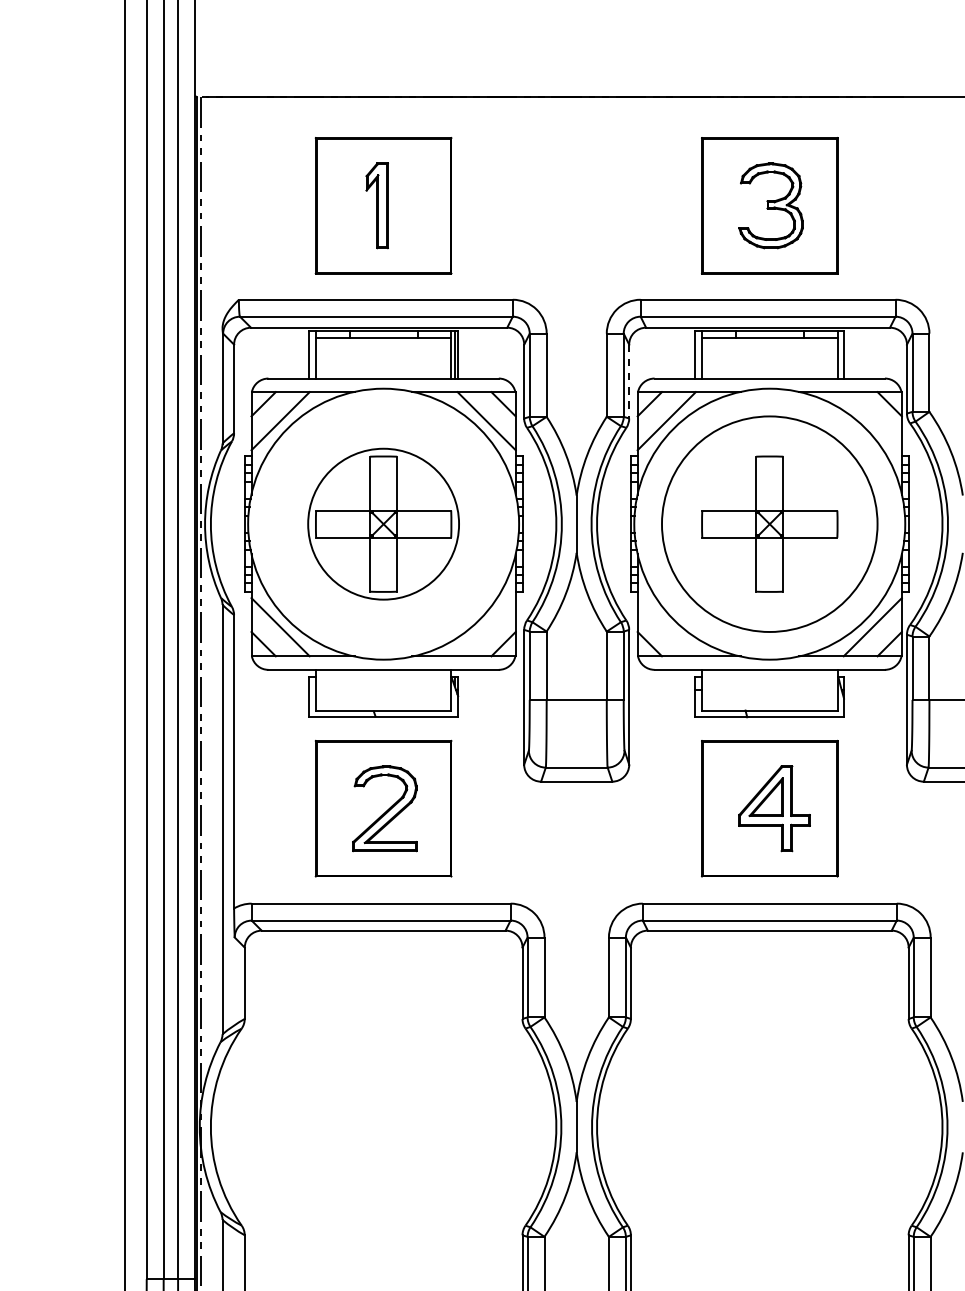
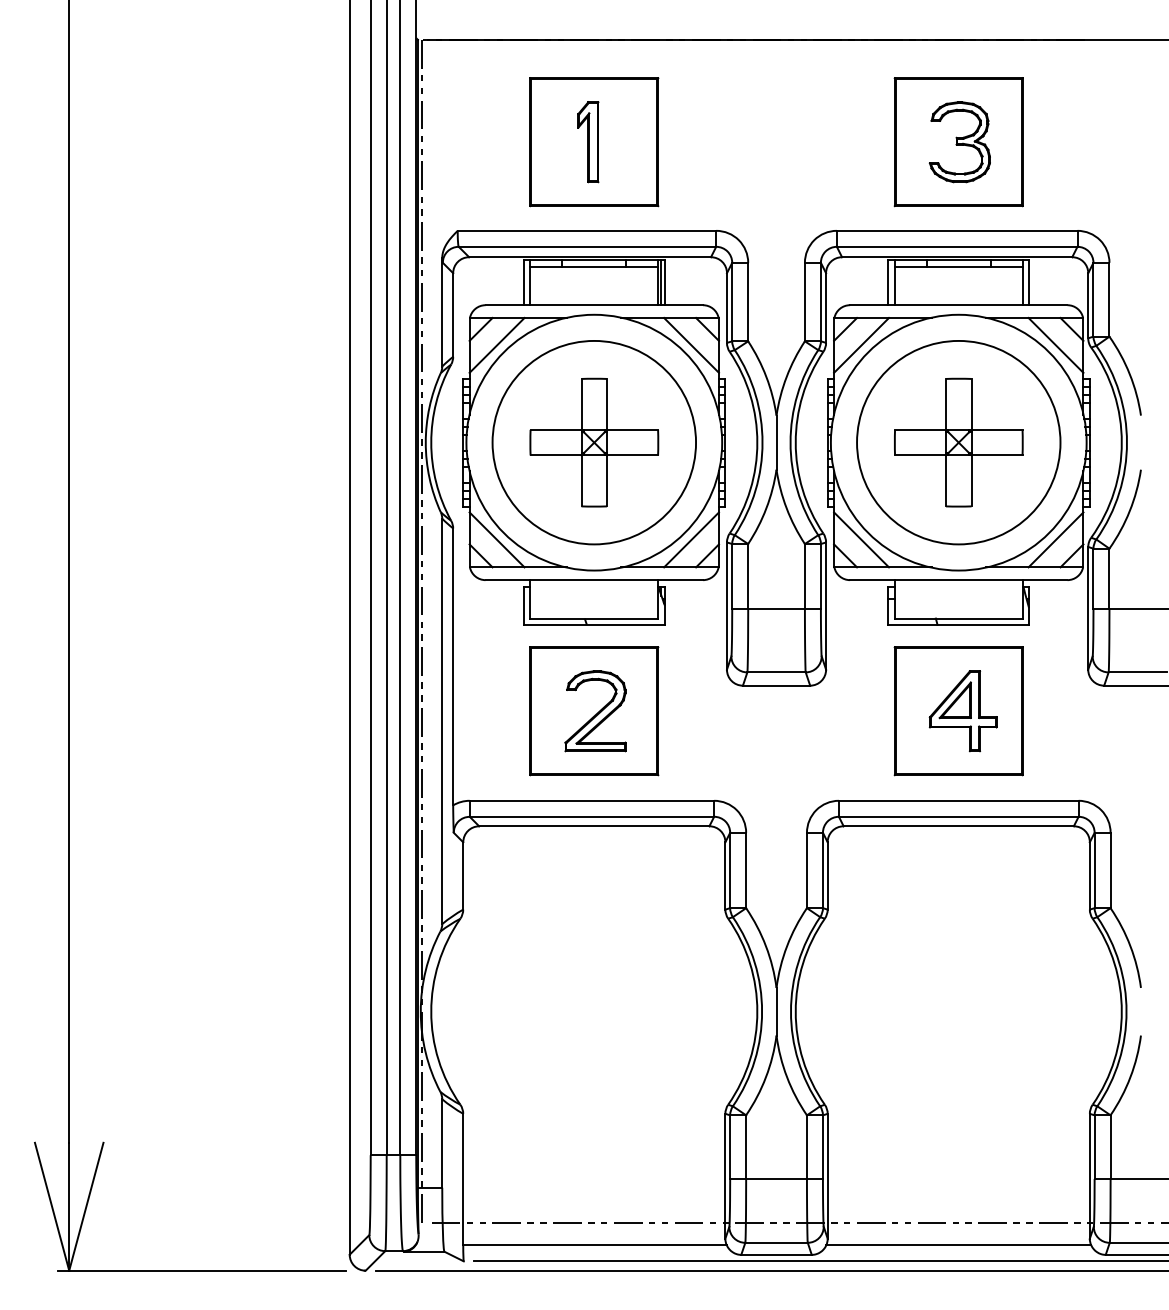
line: (629, 382) -> (826, 308), dashed -> solid
line: (872, 421) -> (1055, 345), added
circle: (383, 524) -> (594, 442), size x1.43
line: (486, 626) -> (691, 539), added
line: (666, 626) -> (861, 539), added

